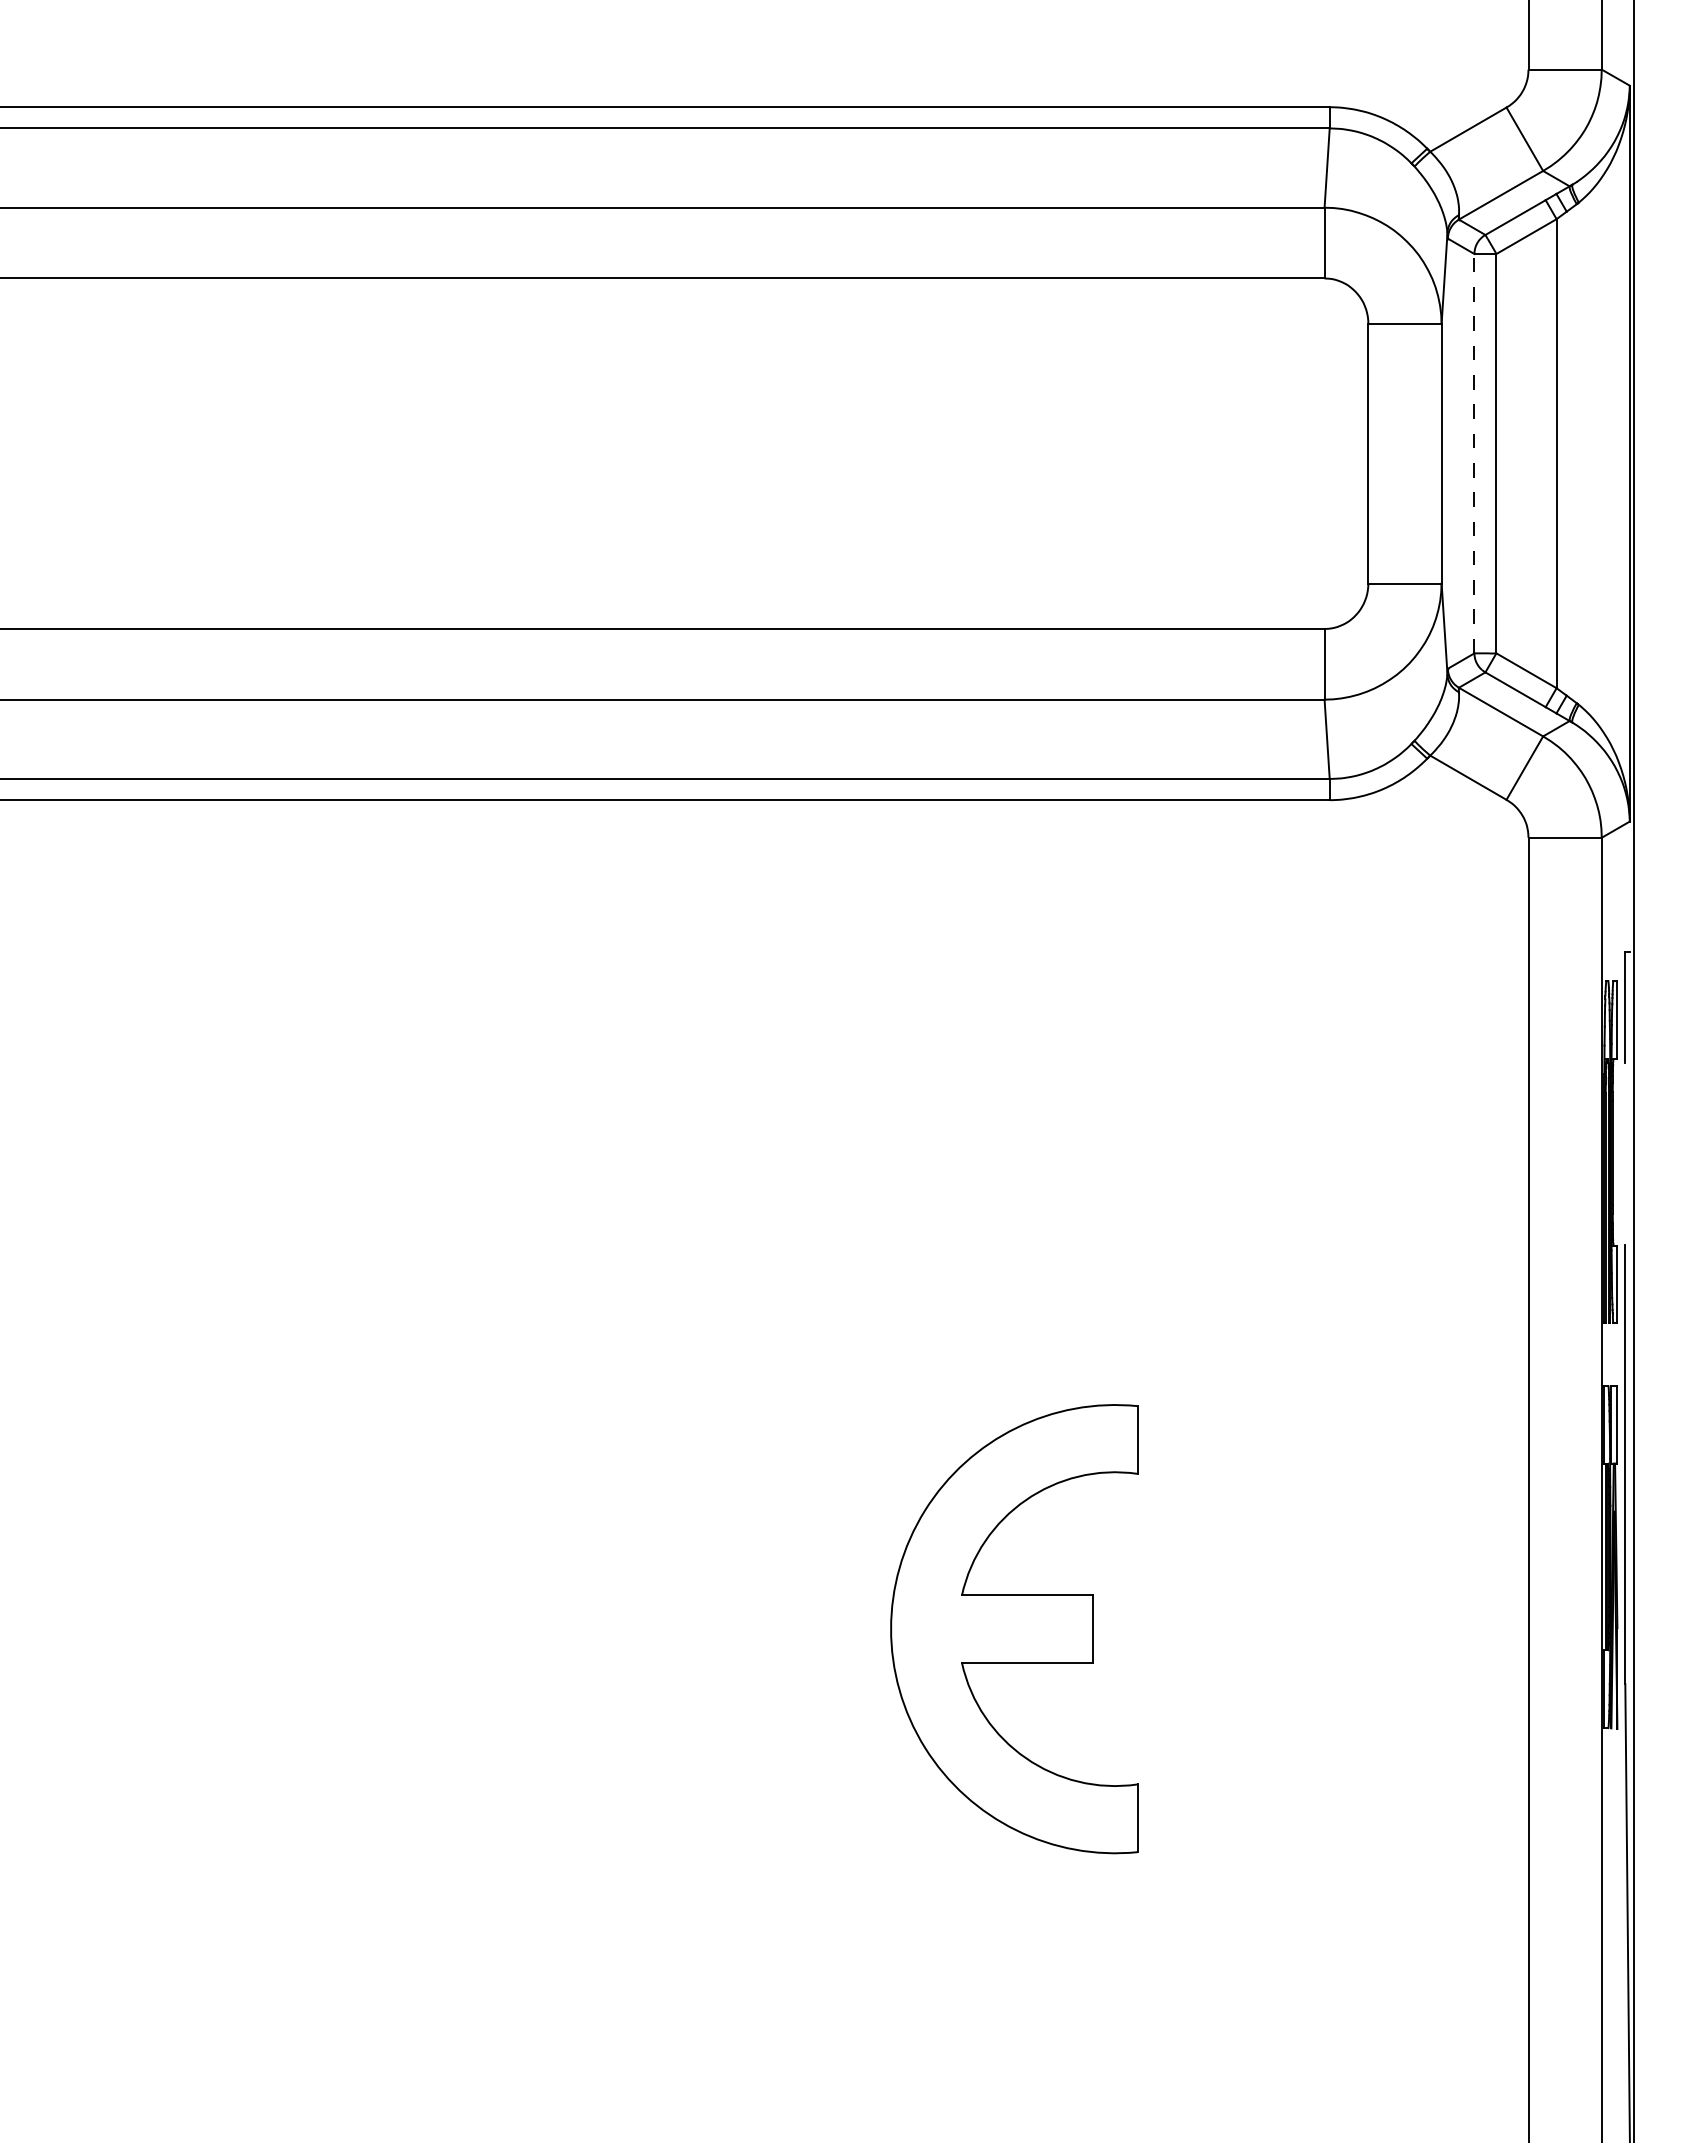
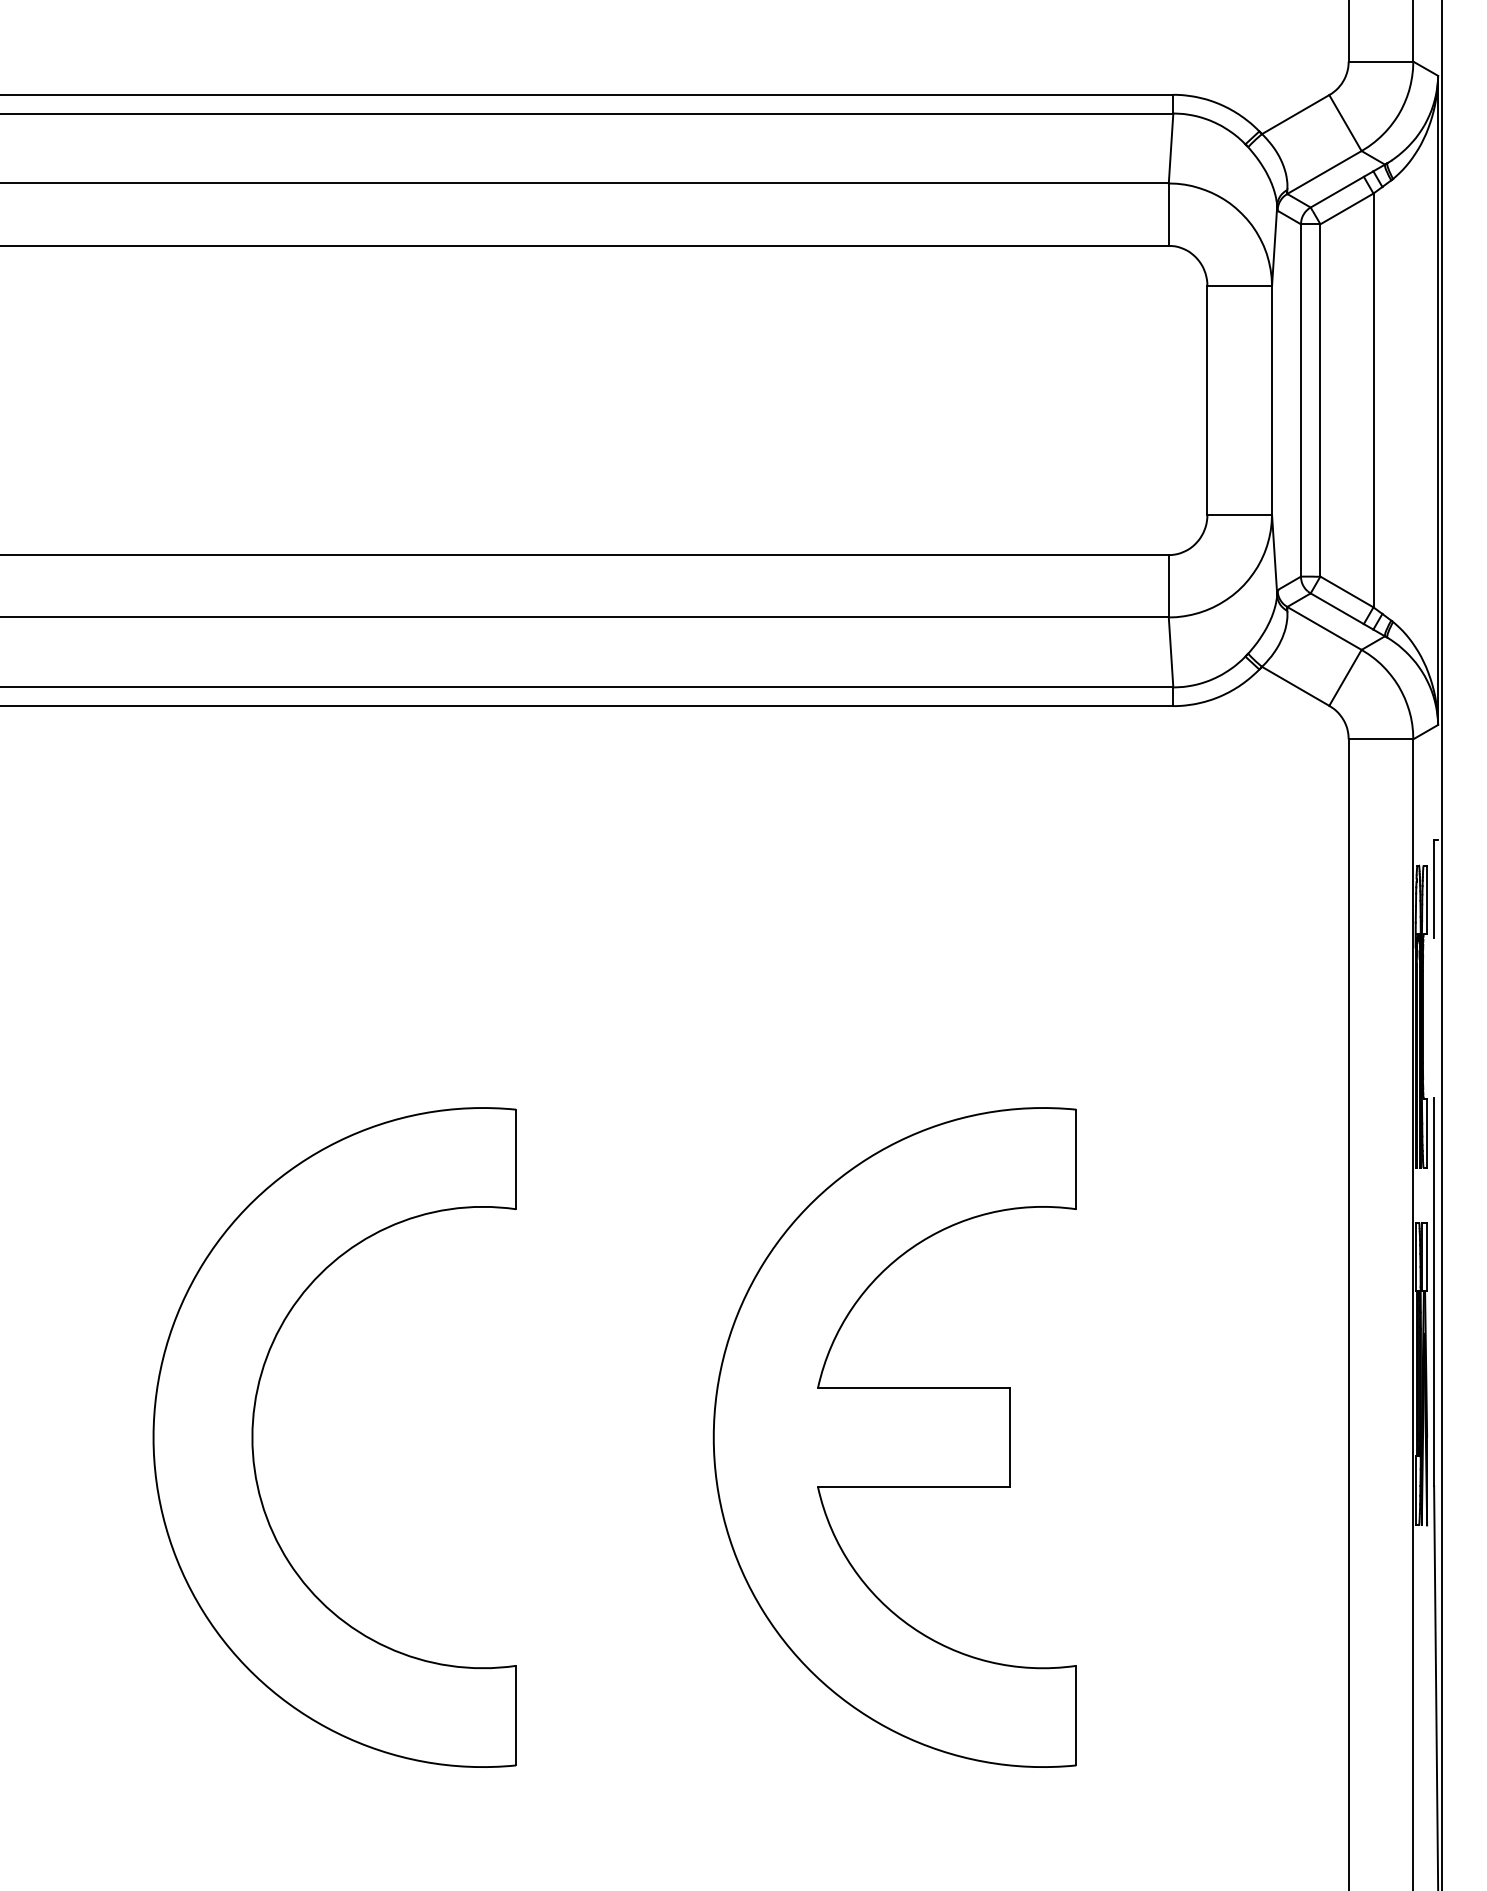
line: (1474, 453) -> (1301, 400), dashed -> solid
part: (287, 1616) -> (253, 1426), added
part: (1014, 1628) -> (895, 1436), size x1.67

